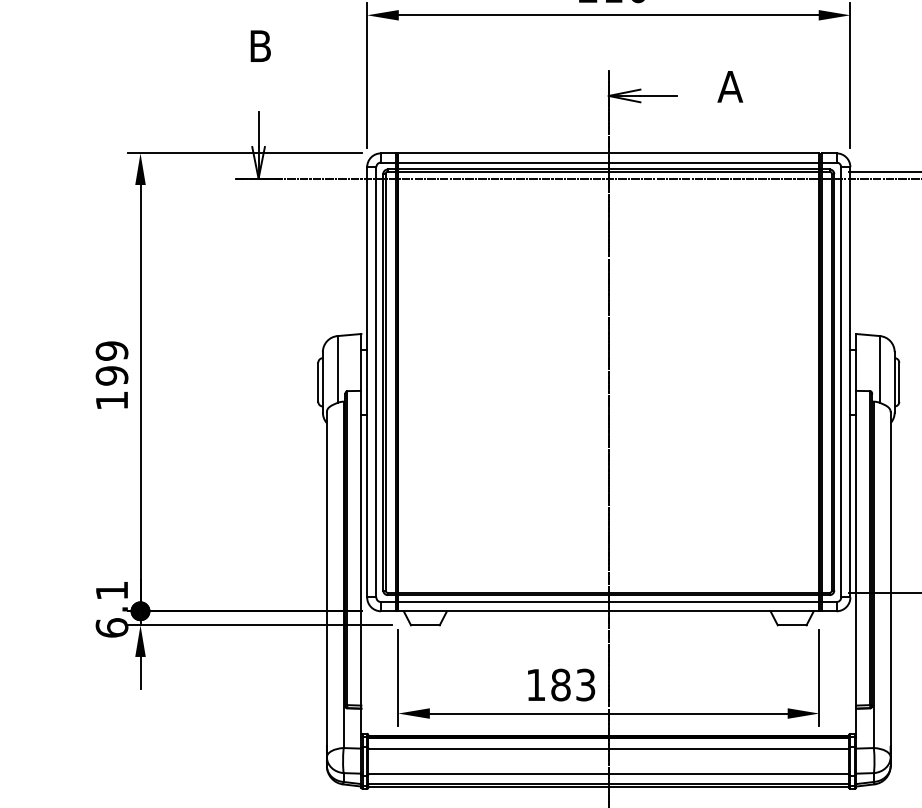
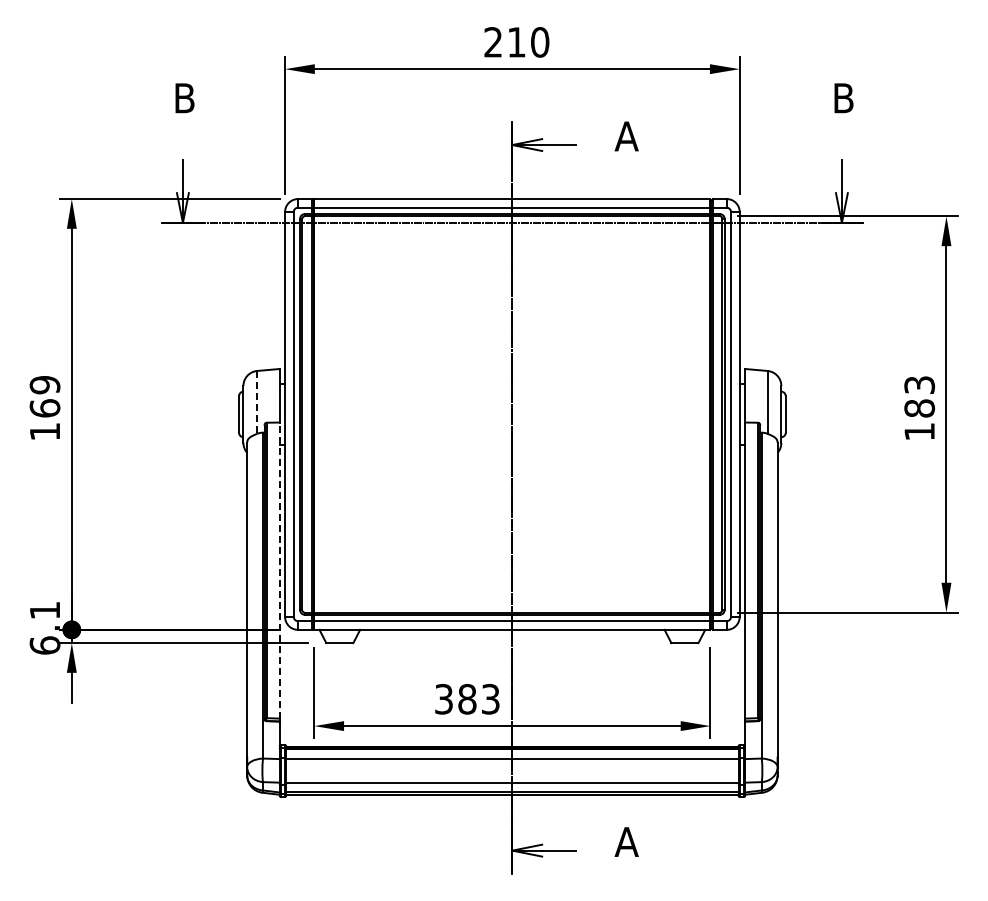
line: (337, 369) -> (257, 402), solid -> dashed
text: (111, 375) -> (44, 408), 199 -> 169
line: (361, 548) -> (279, 570), solid -> dashed
text: (535, 684) -> (443, 698), 183 -> 383

